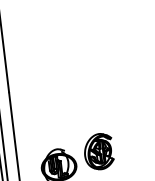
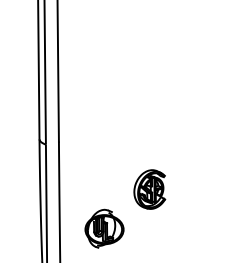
part: (98, 151) -> (149, 189), moved

